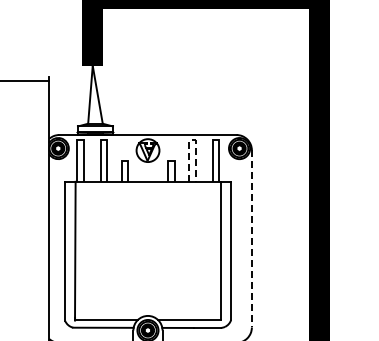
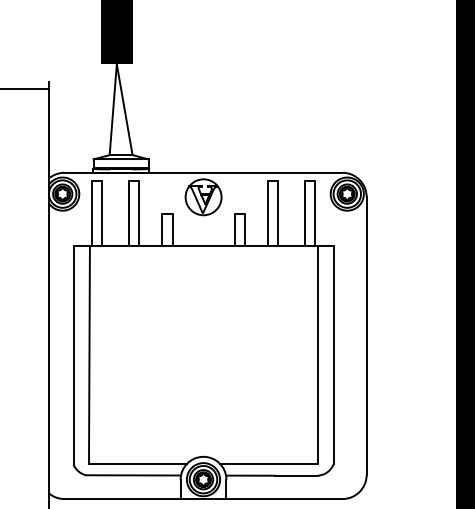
line: (192, 140) -> (273, 181), dashed -> solid
line: (251, 238) -> (366, 335), dashed -> solid

